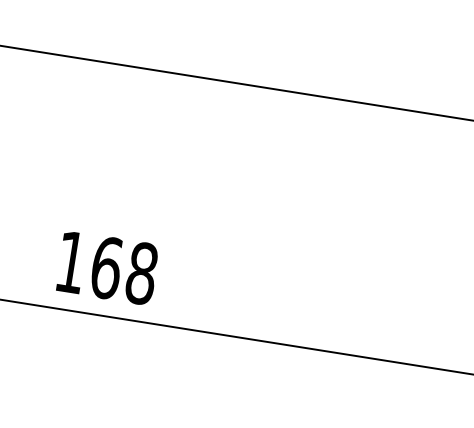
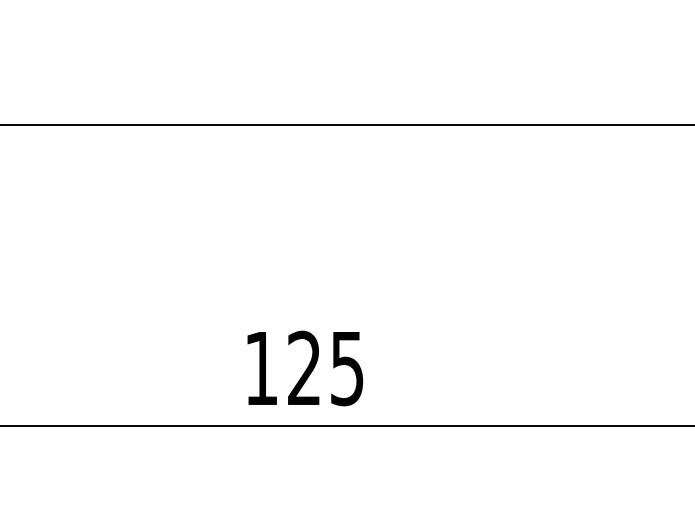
text: (123, 270) -> (325, 368), 168 -> 125

